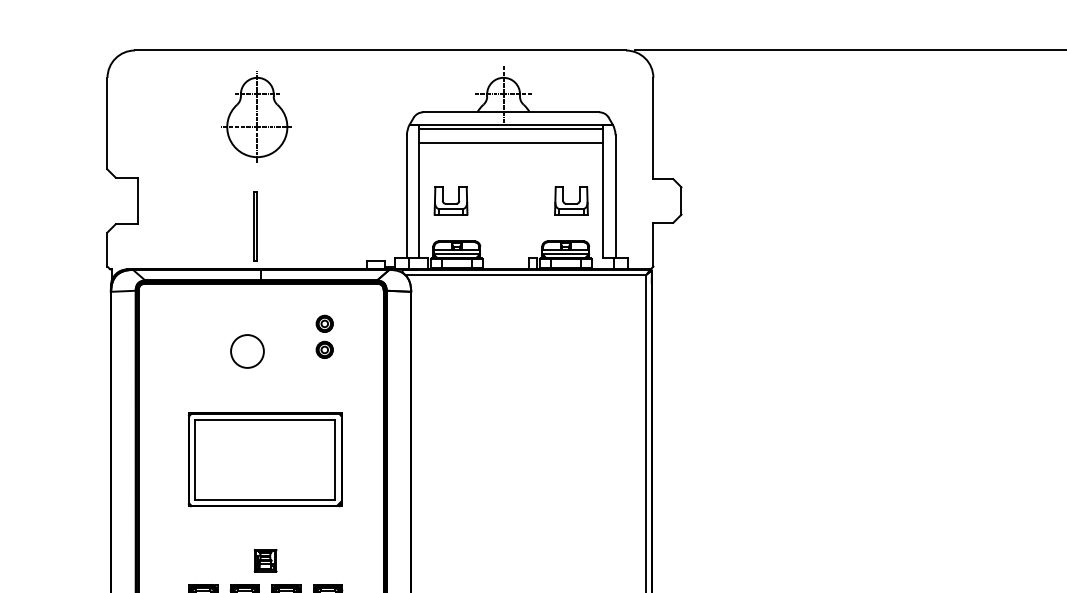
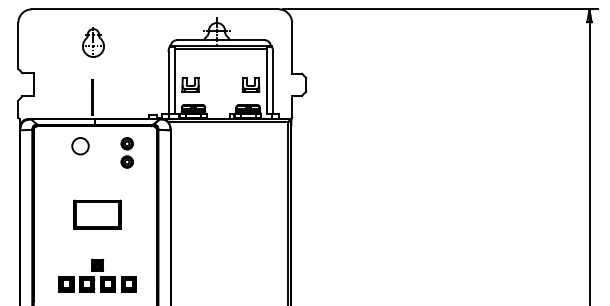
part: (257, 118) -> (93, 43), size x0.7
line: (510, 142) -> (220, 55), removed
part: (325, 336) -> (127, 152), size x1.4
circle: (247, 351) -> (80, 146), moved
part: (265, 459) -> (97, 214), size x0.6

